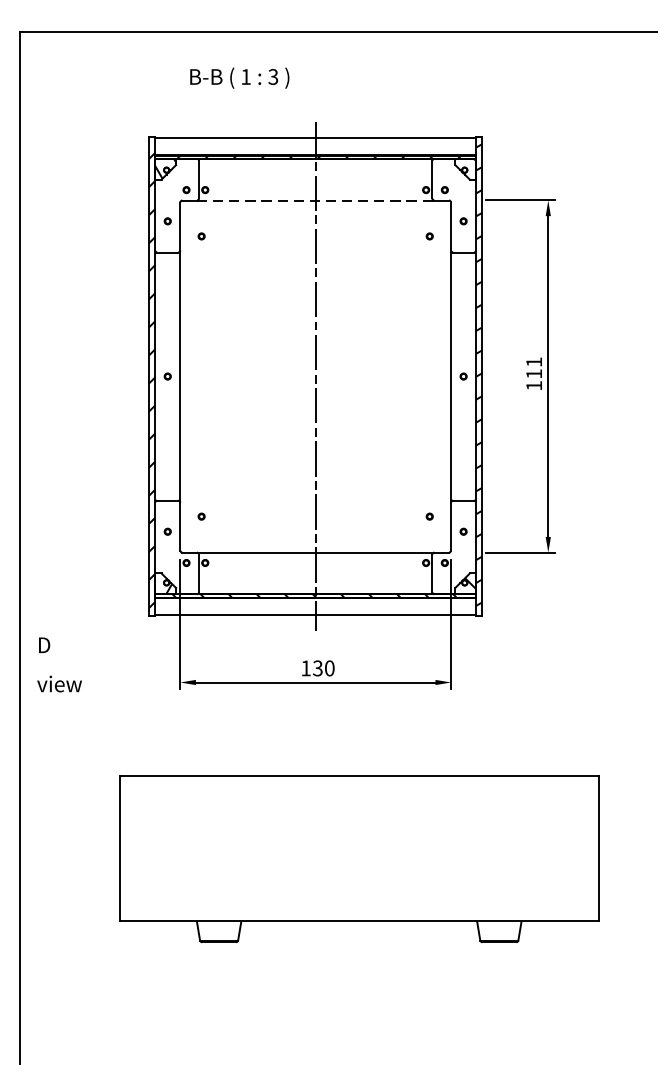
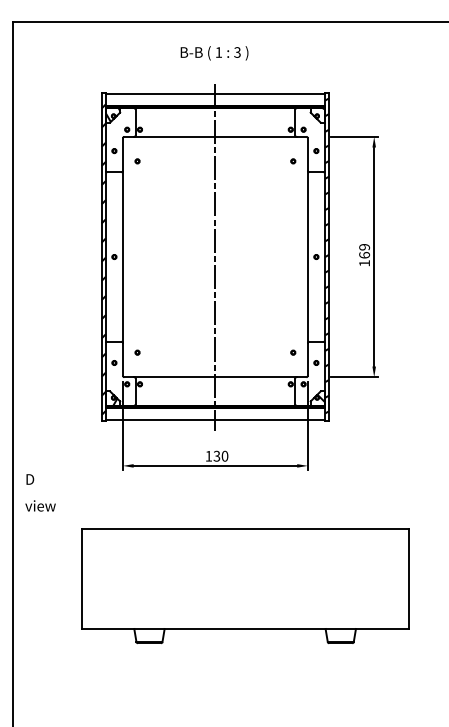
text: (239, 78) -> (214, 53), moved
line: (315, 199) -> (215, 136), dashed -> solid
text: (534, 368) -> (364, 251), 111 -> 169
text: (59, 664) -> (40, 492), moved

